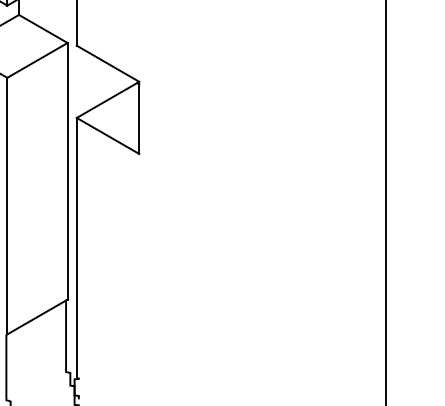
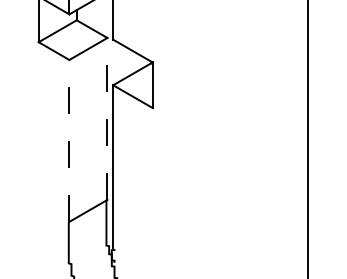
line: (67, 170) -> (107, 118), solid -> dashed
line: (7, 205) -> (69, 140), solid -> dashed

